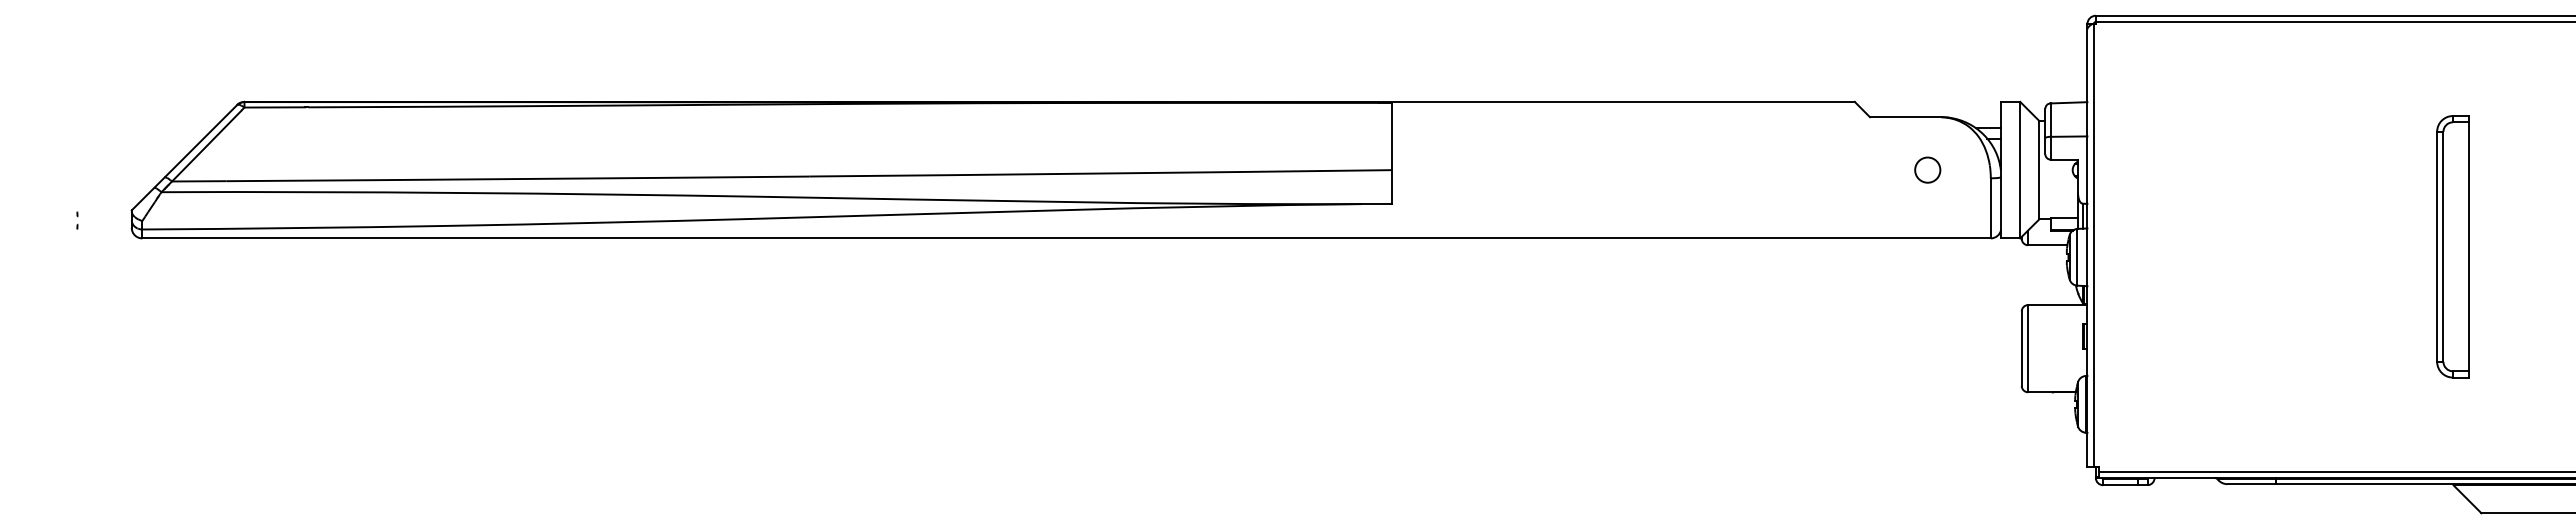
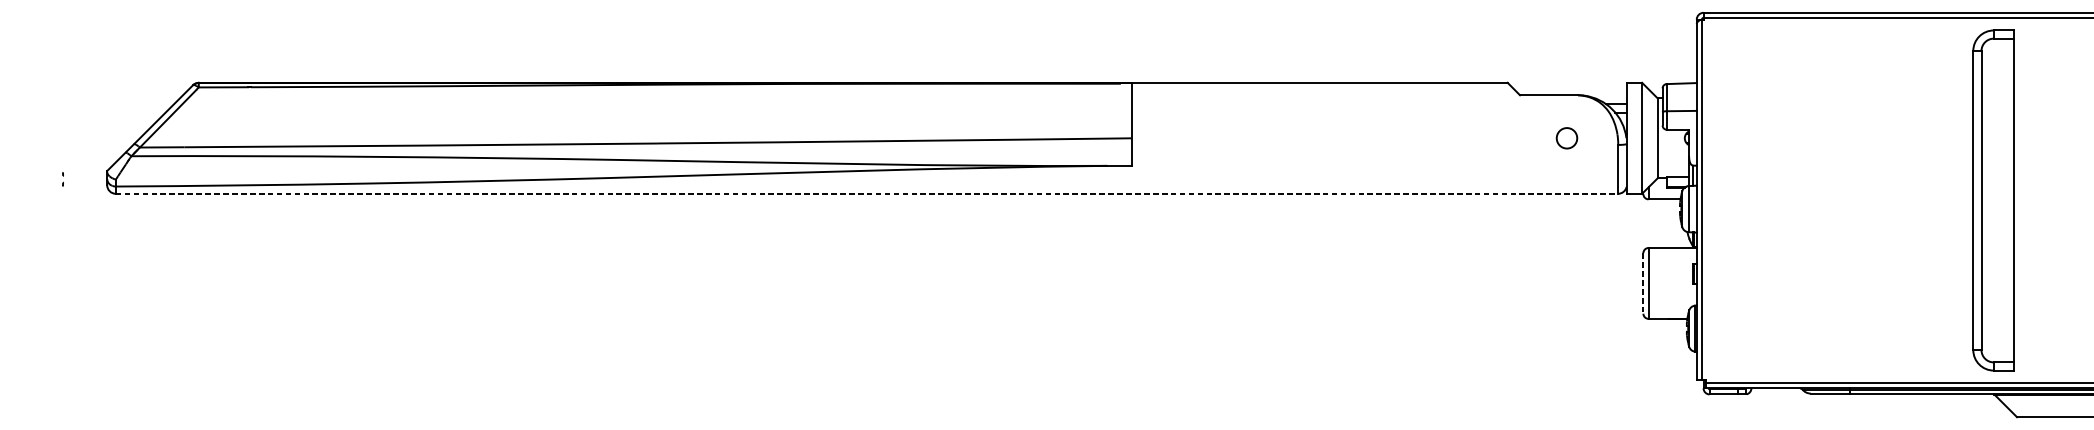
line: (1067, 238) -> (867, 193), solid -> dashed
part: (2452, 246) -> (1993, 200), size x1.6
line: (2021, 349) -> (1643, 284), solid -> dashed

